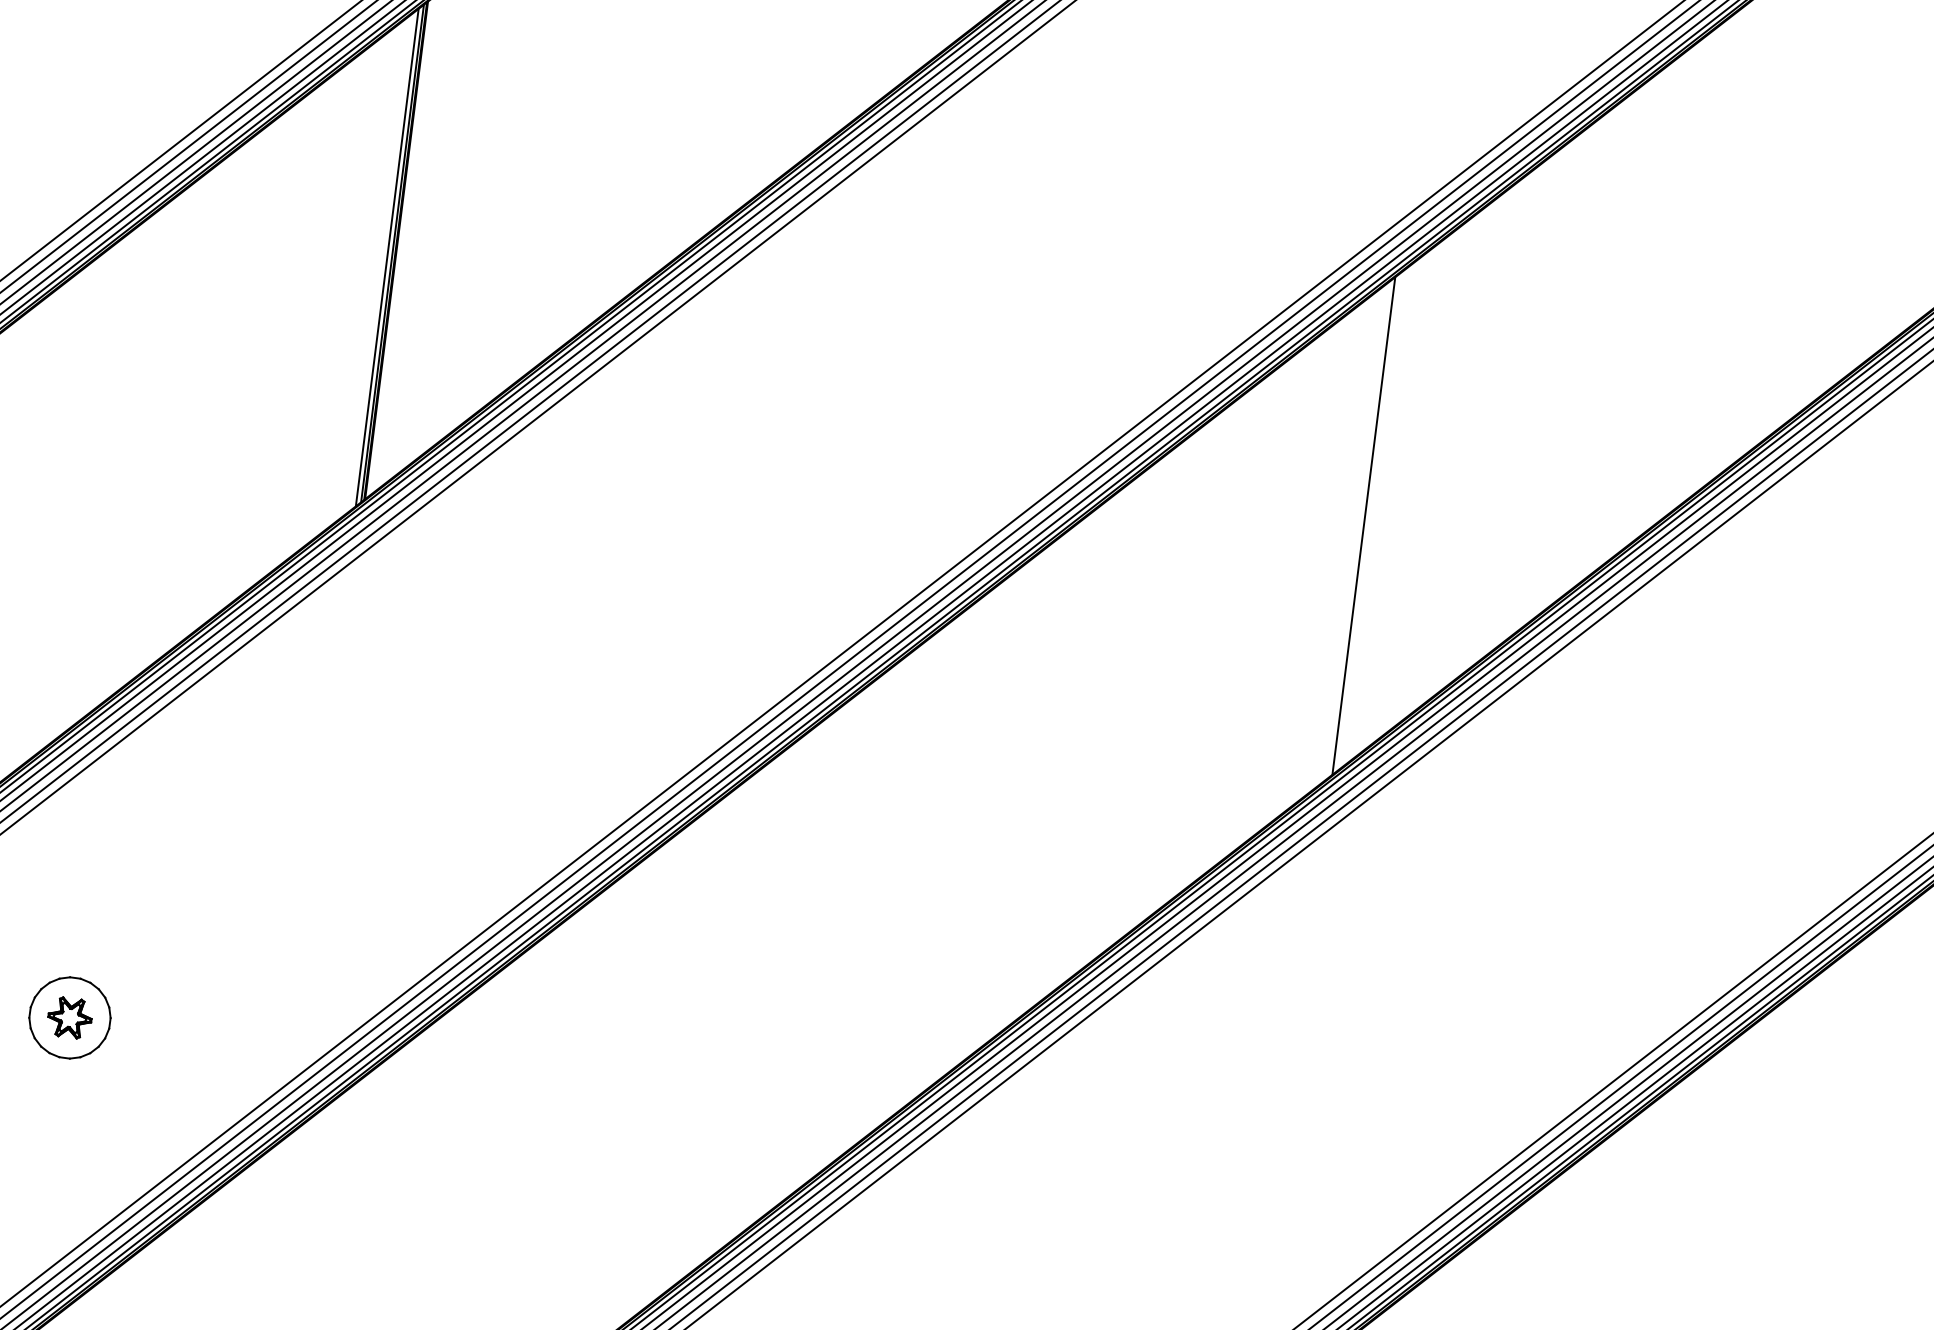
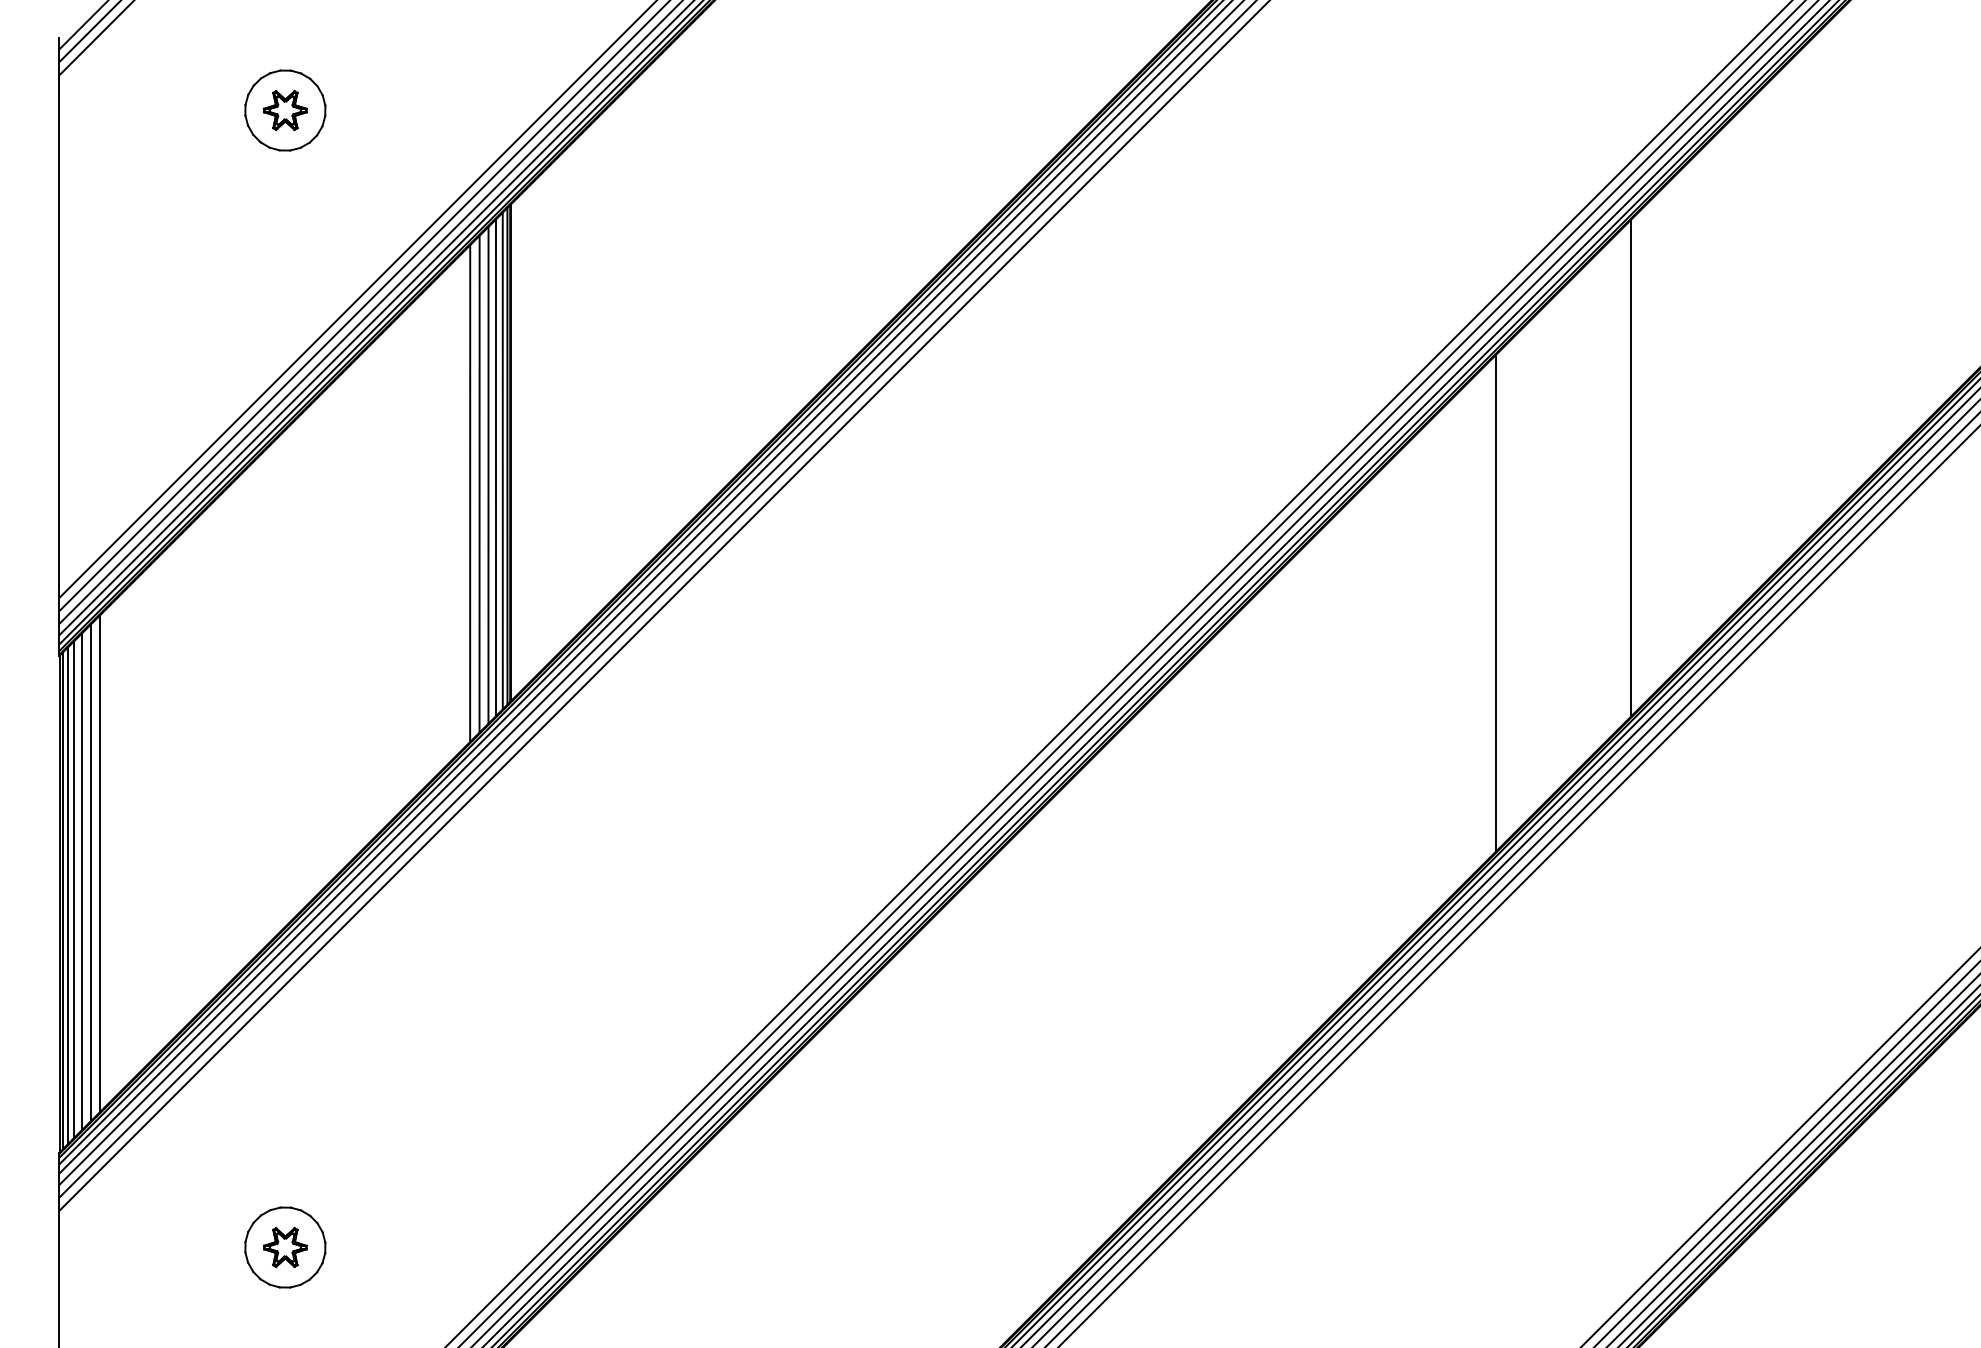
line: (380, 263) -> (496, 467), added
line: (371, 269) -> (488, 474), added
line: (361, 277) -> (479, 483), added
line: (350, 286) -> (470, 493), added
line: (1517, 406) -> (1631, 467), added

